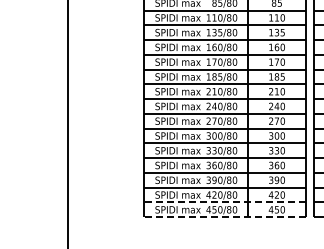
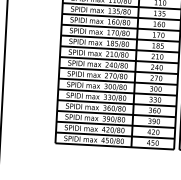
line: (224, 202) -> (114, 135), dashed -> solid
line: (224, 217) -> (114, 146), dashed -> solid

